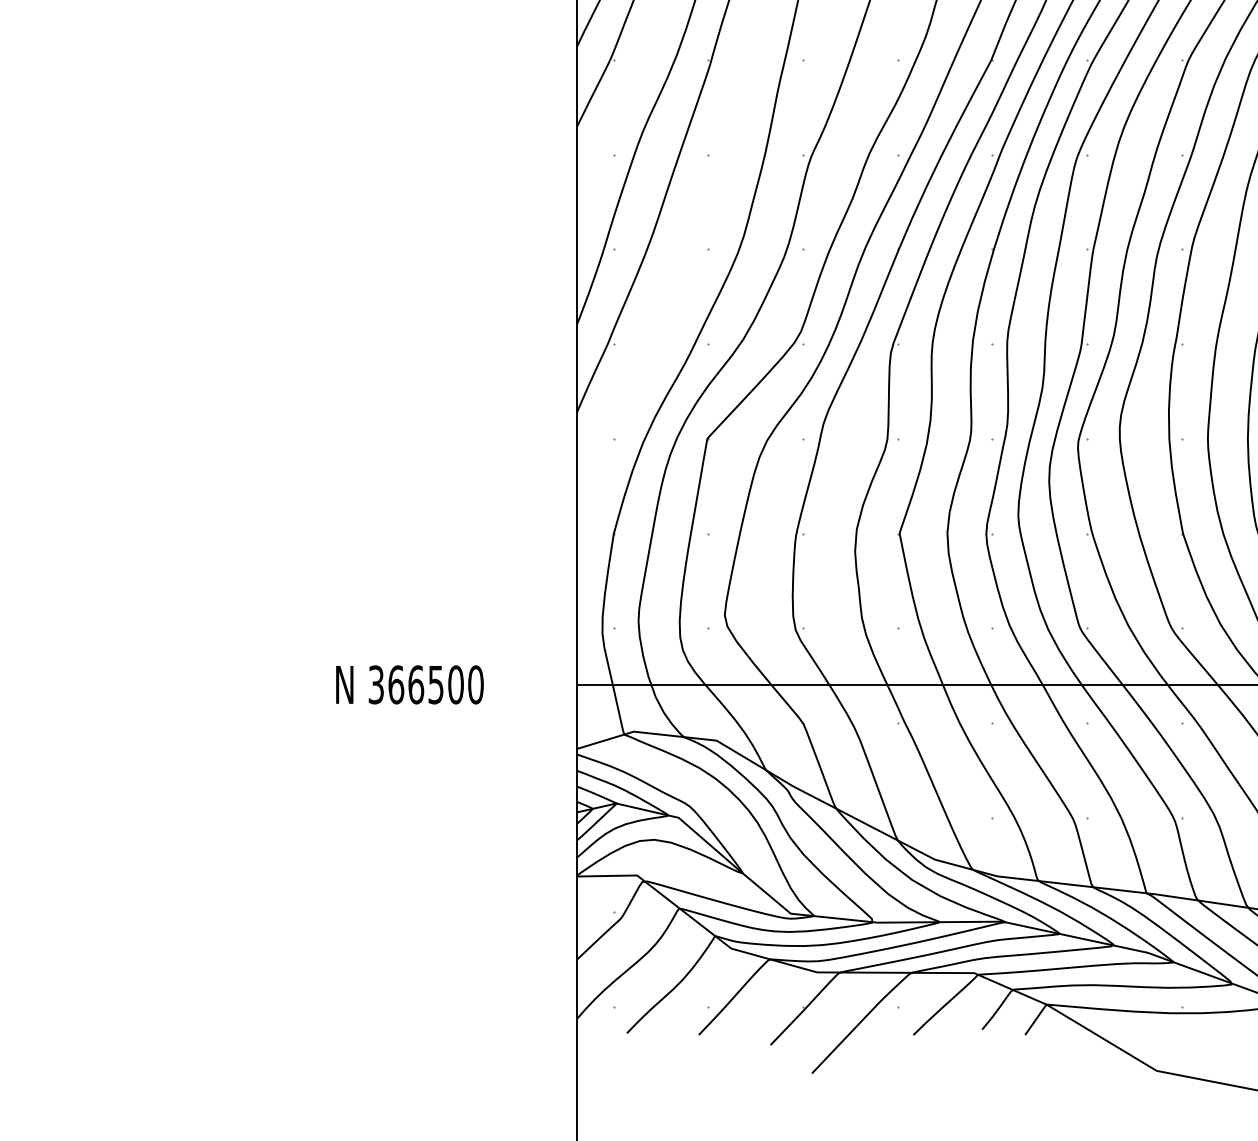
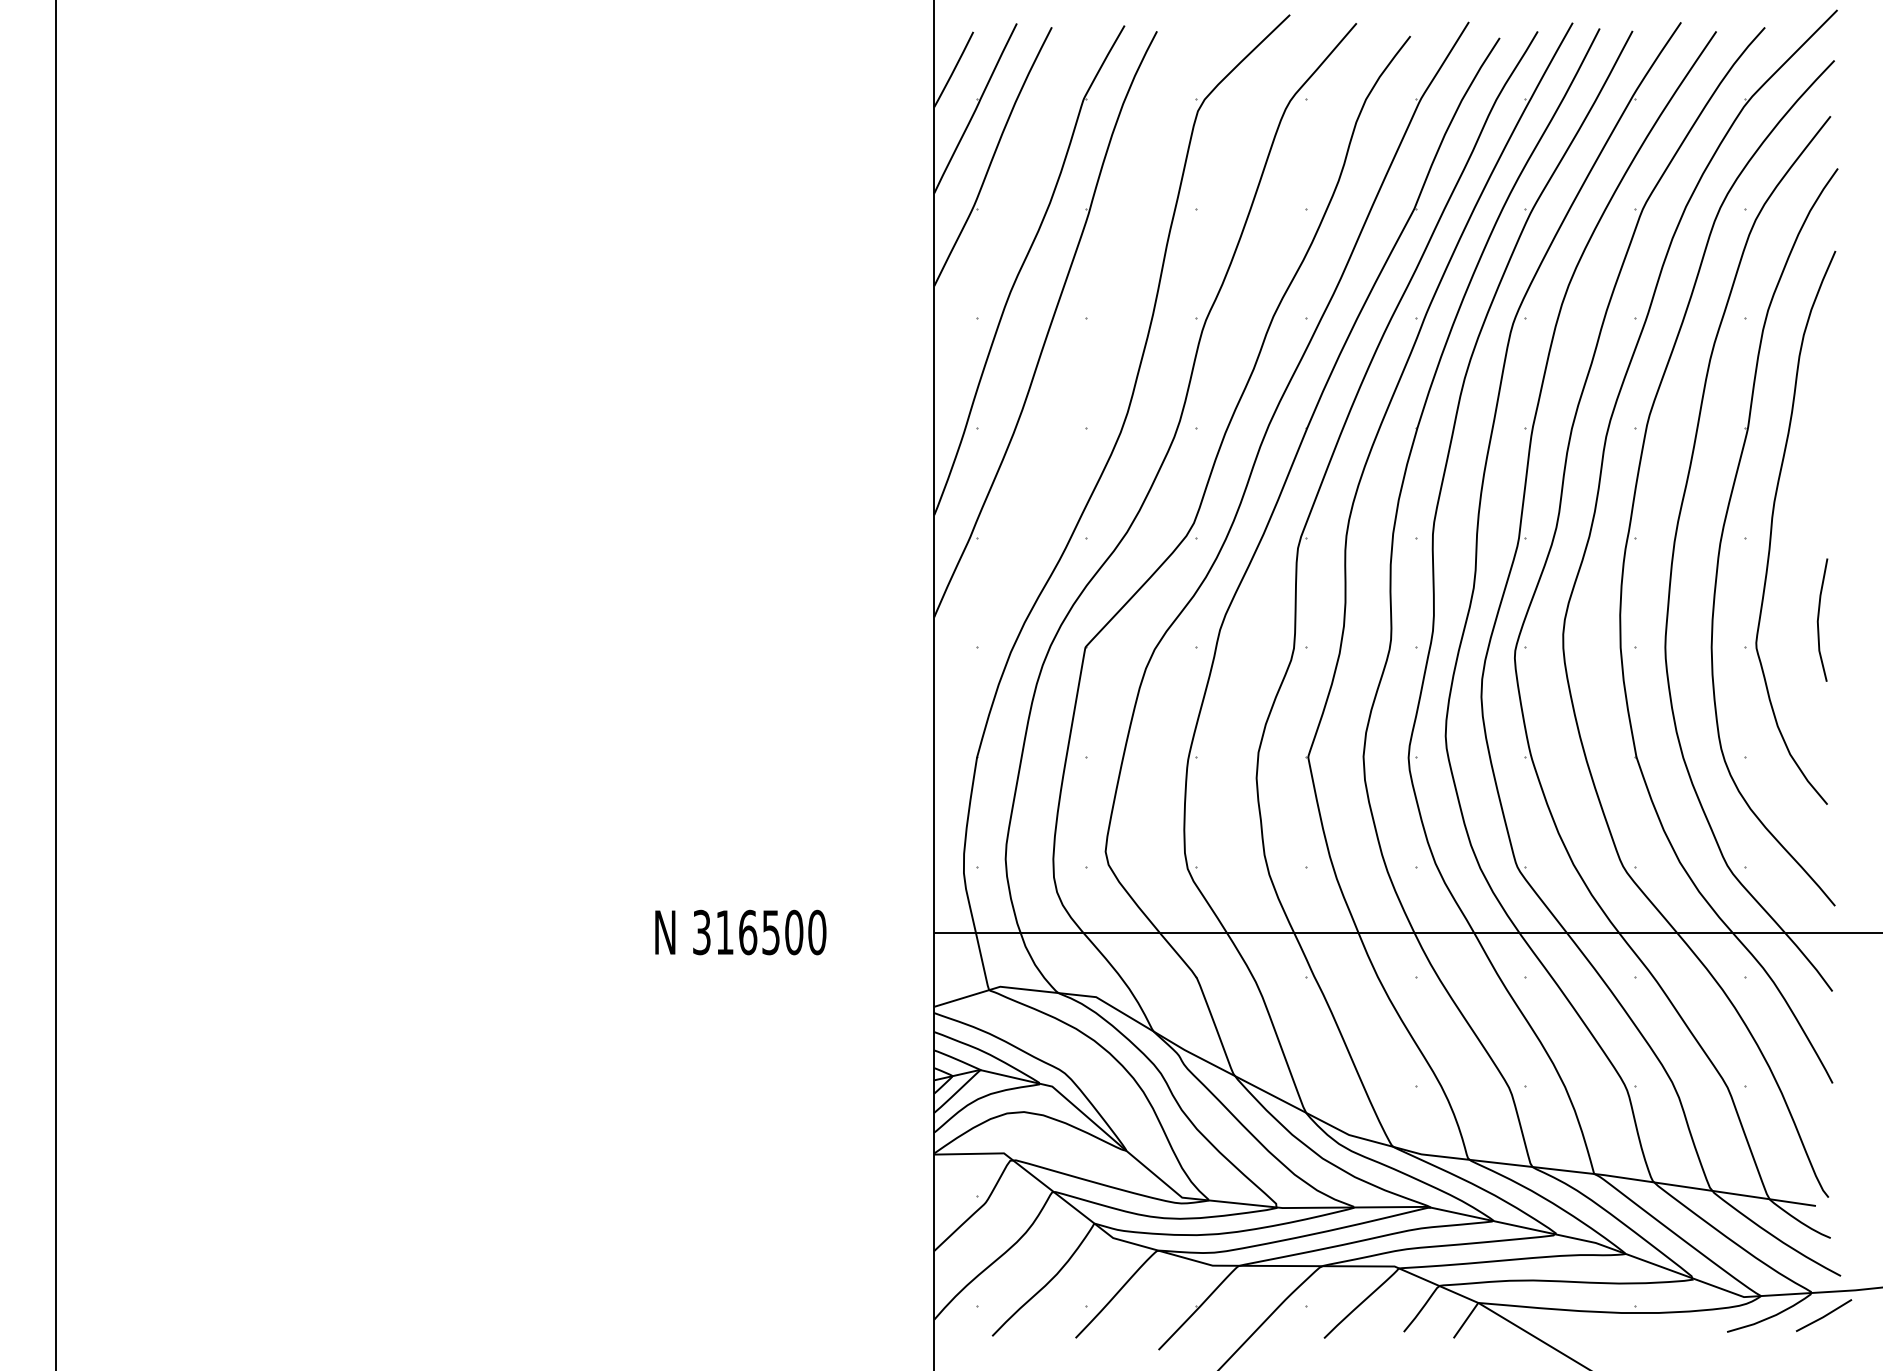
text: (396, 684) -> (725, 932), 366500 -> 316500

